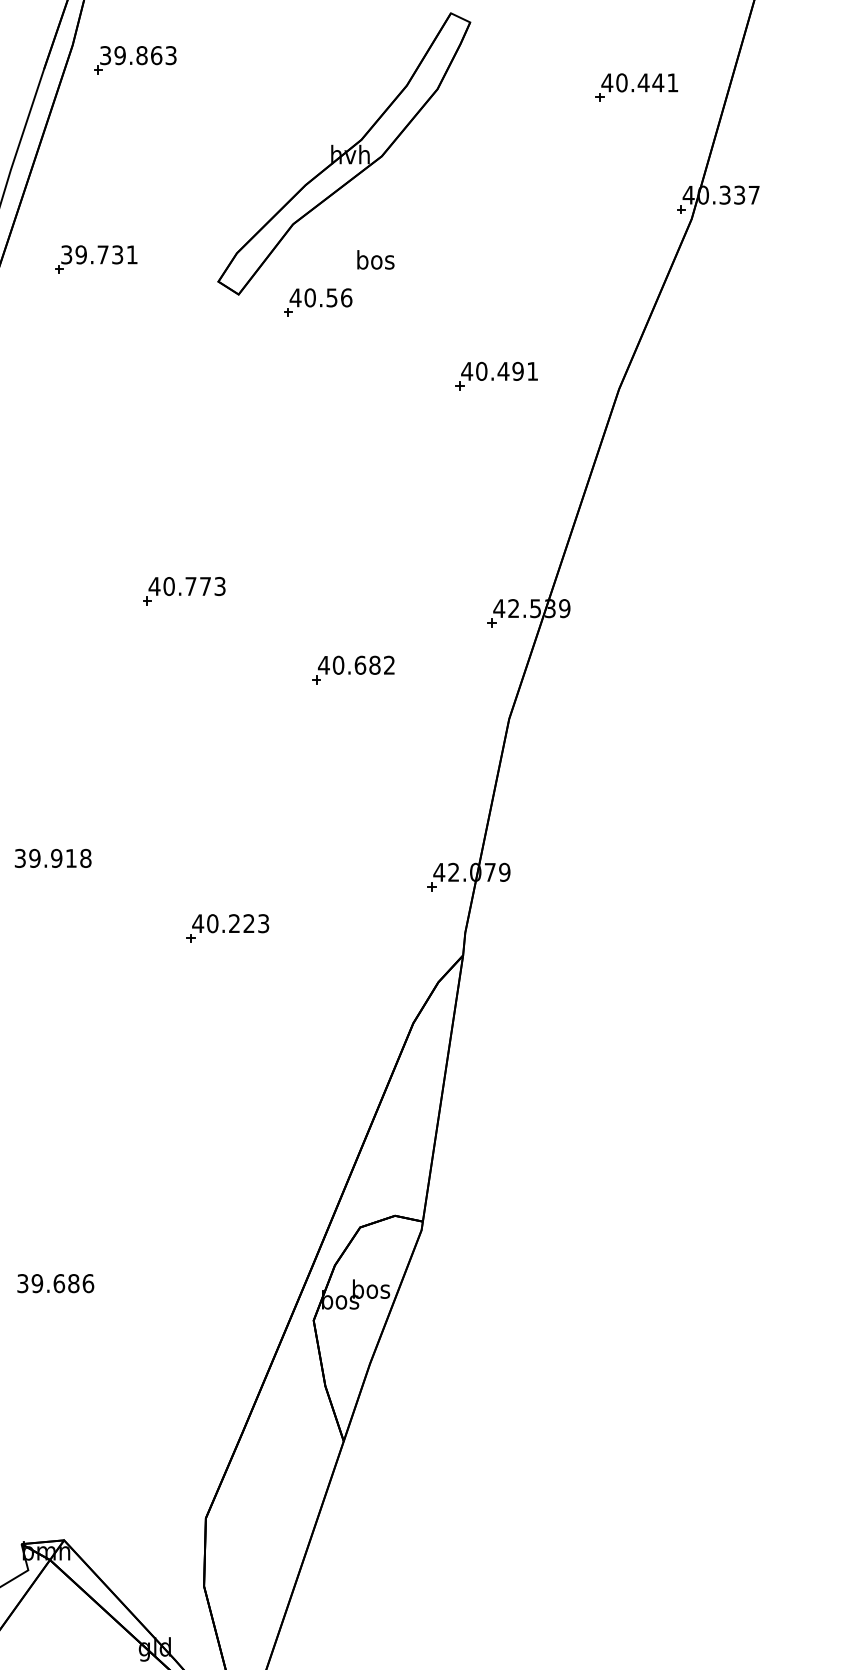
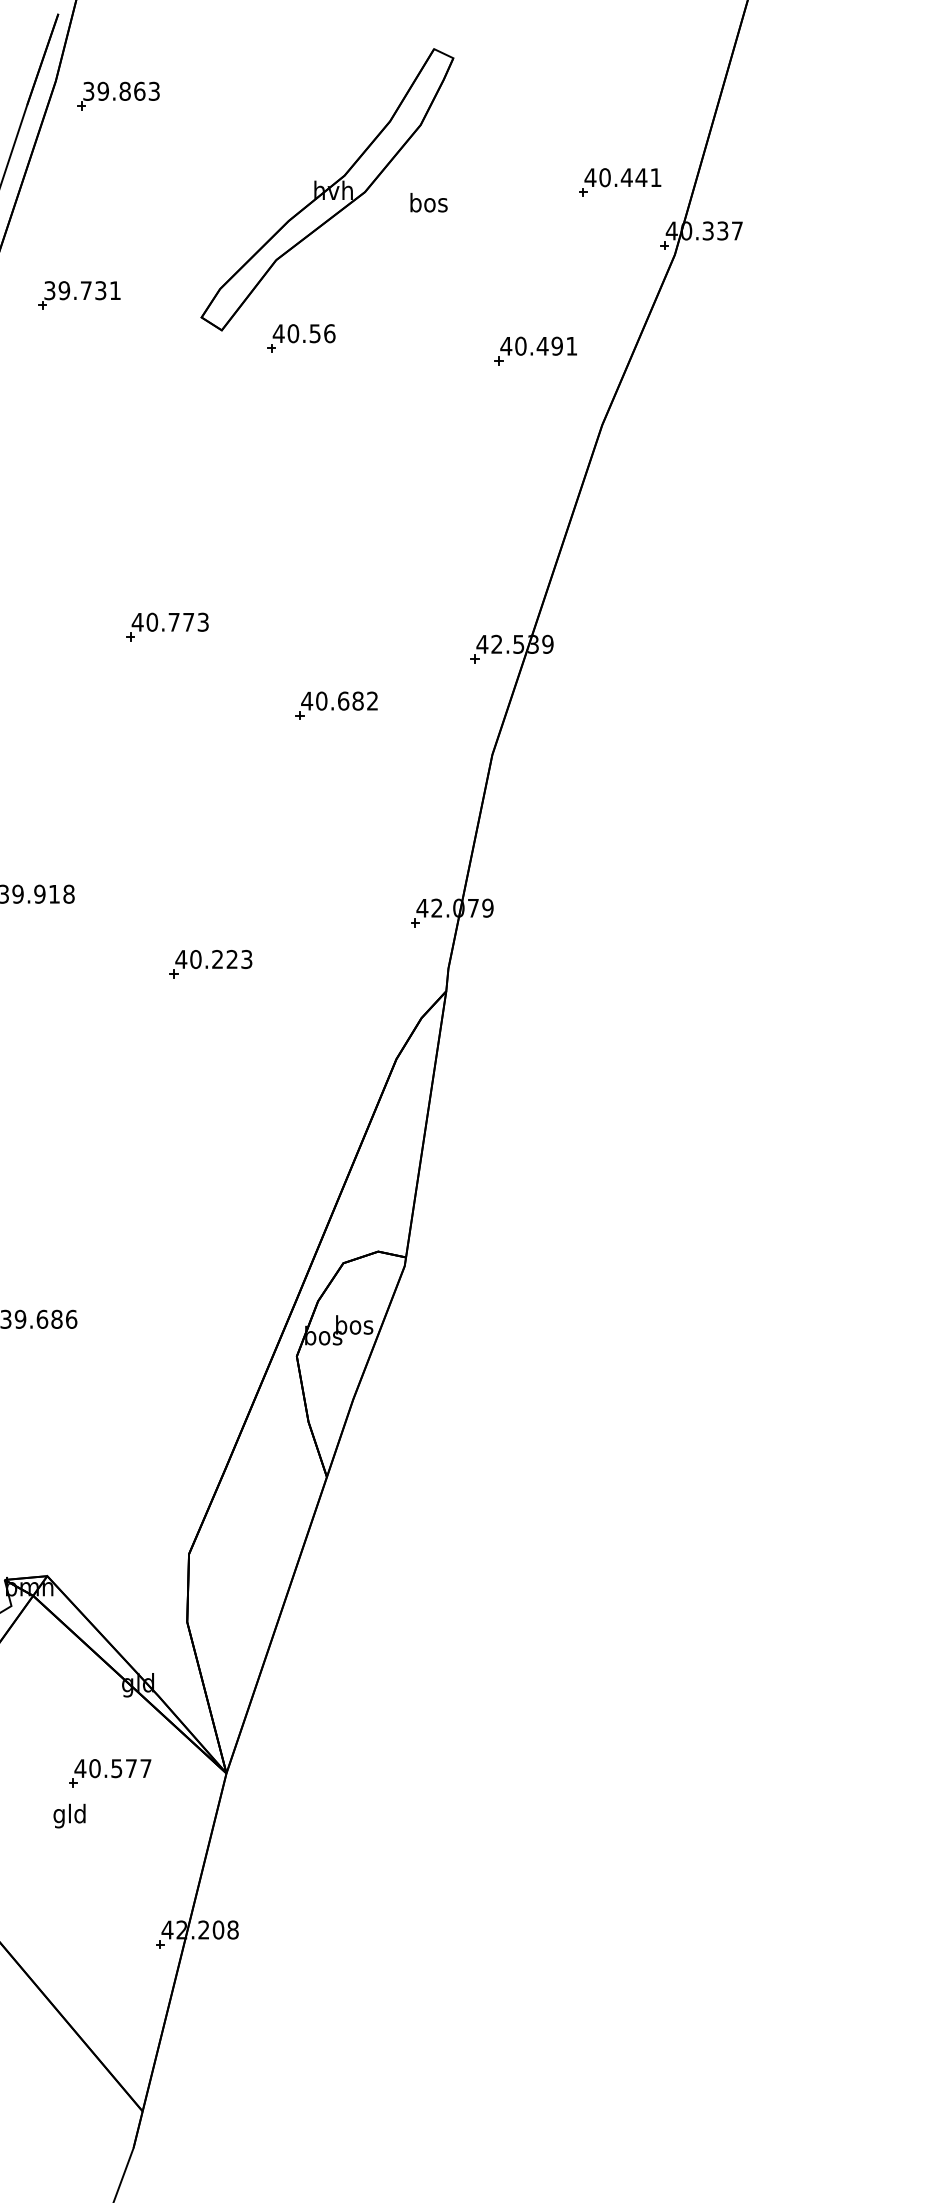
part: (637, 87) -> (620, 182), moved
text: (375, 259) -> (428, 202), moved
part: (496, 375) -> (535, 350), moved

